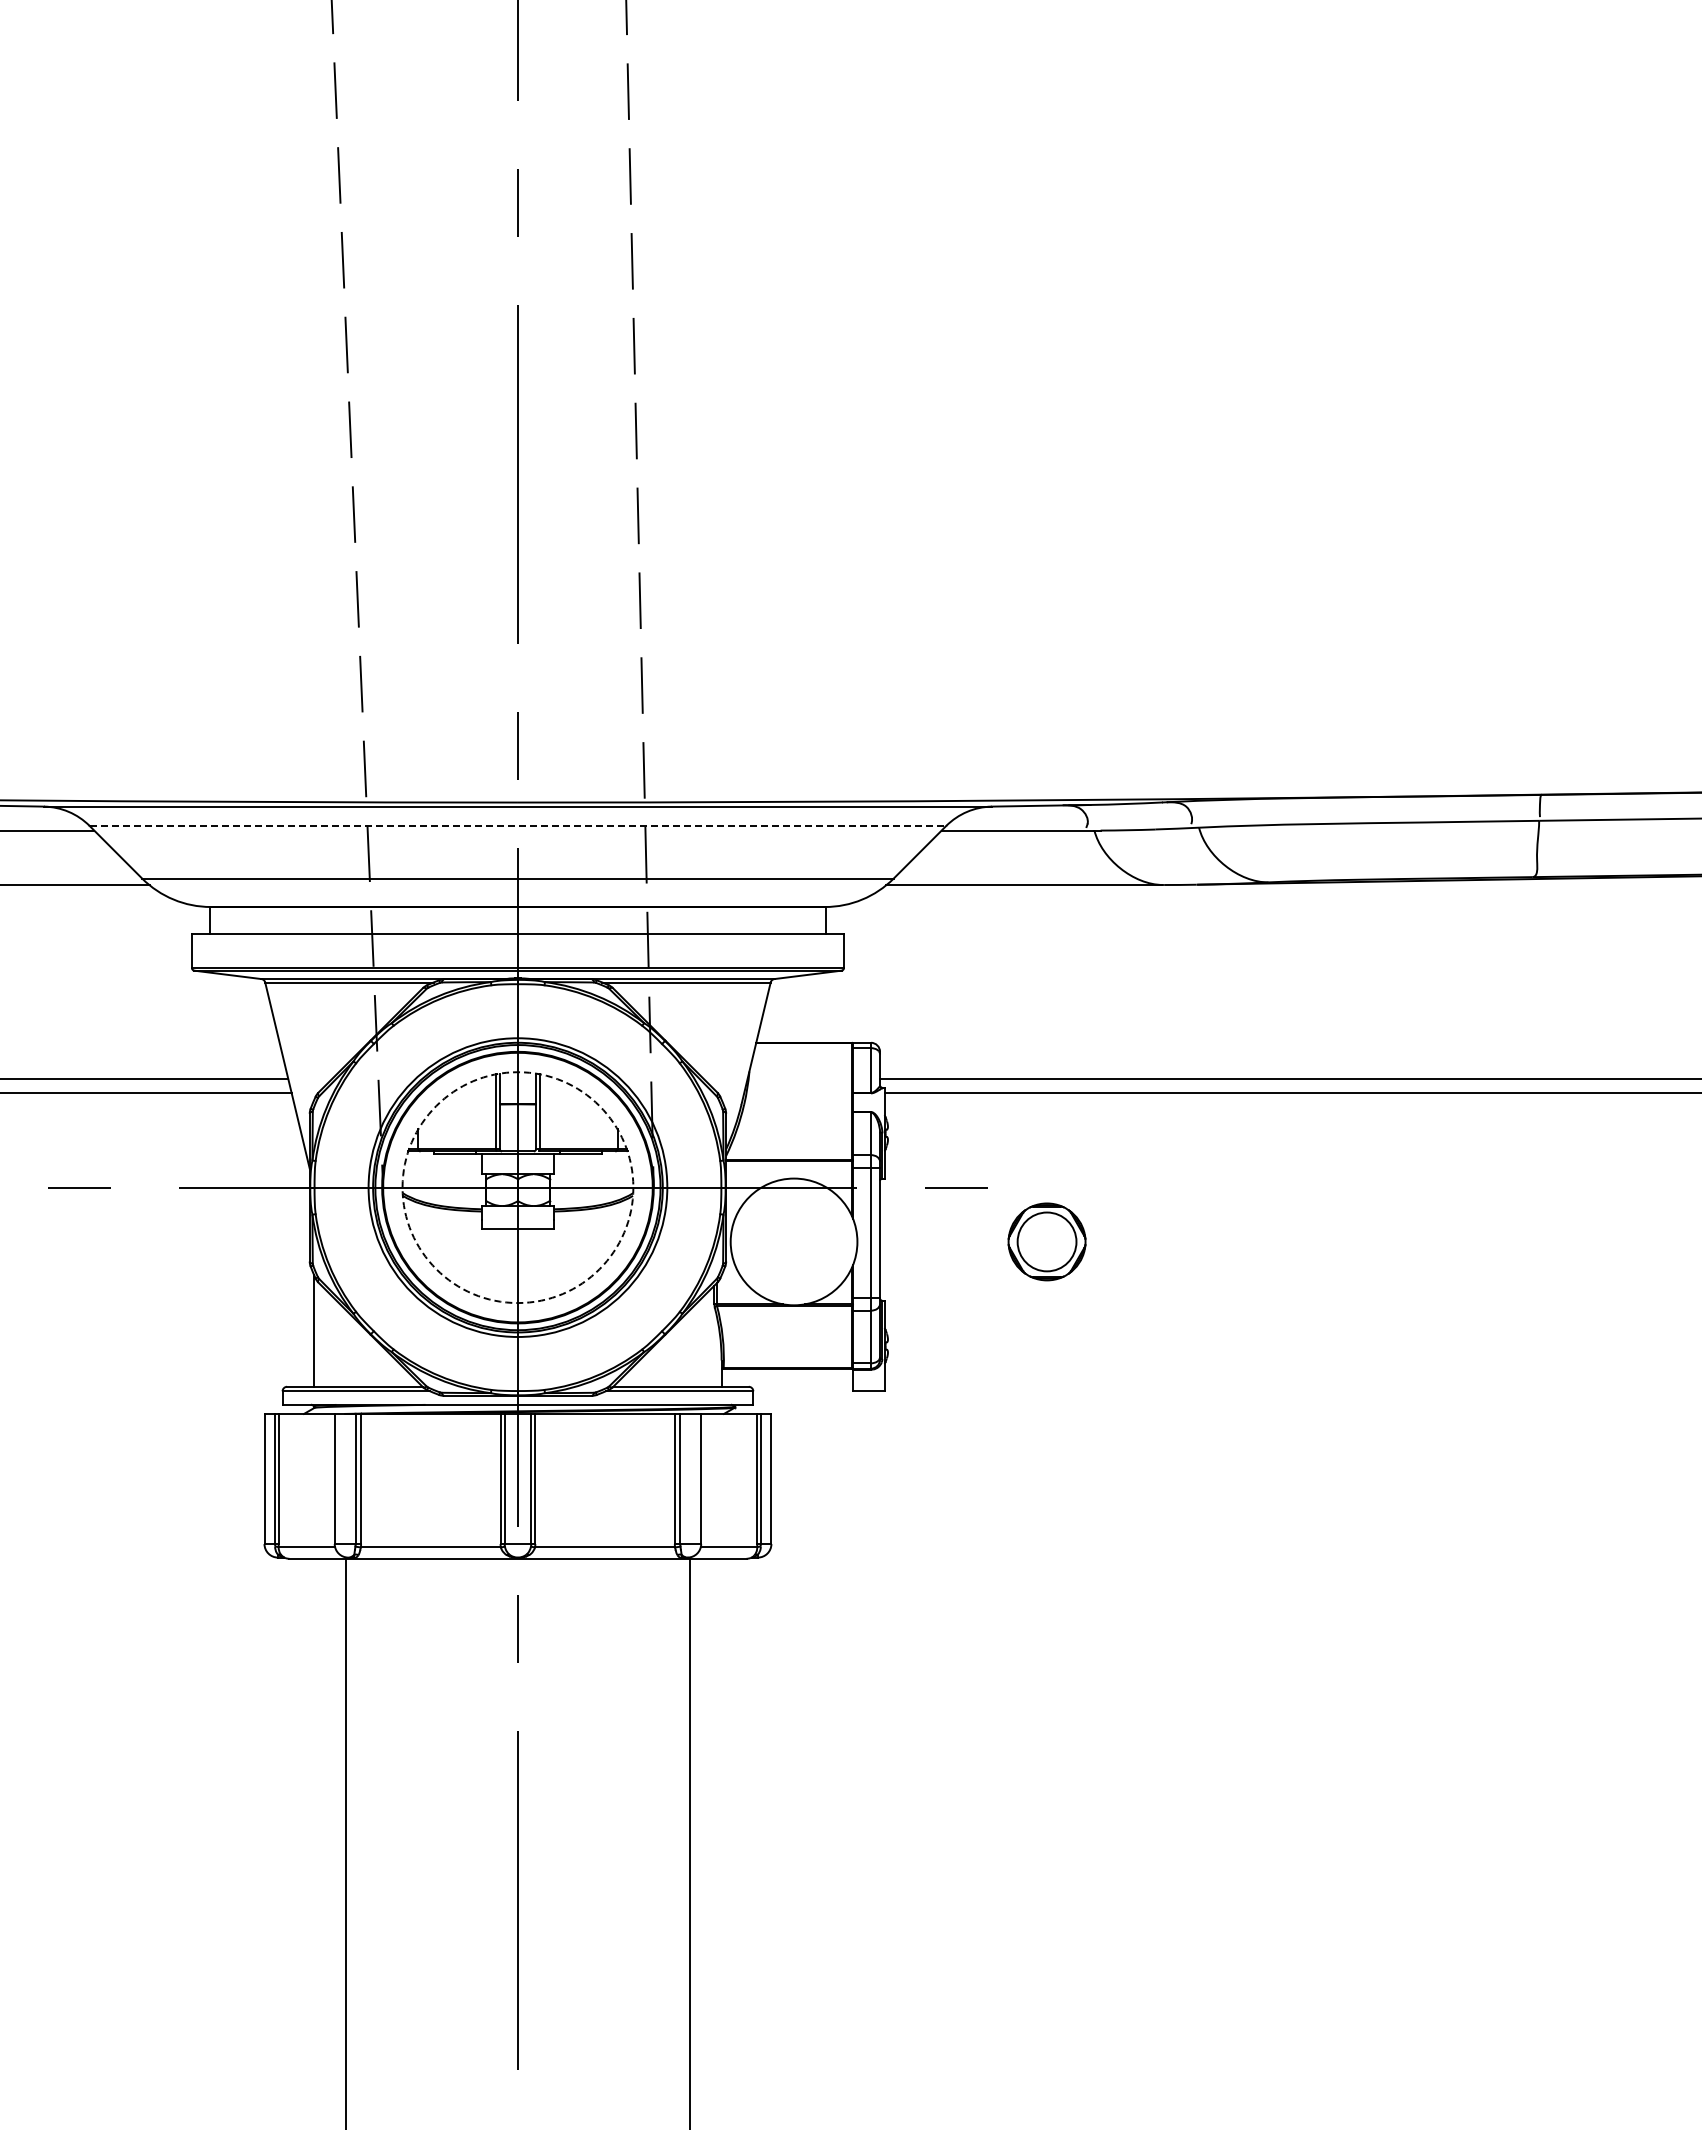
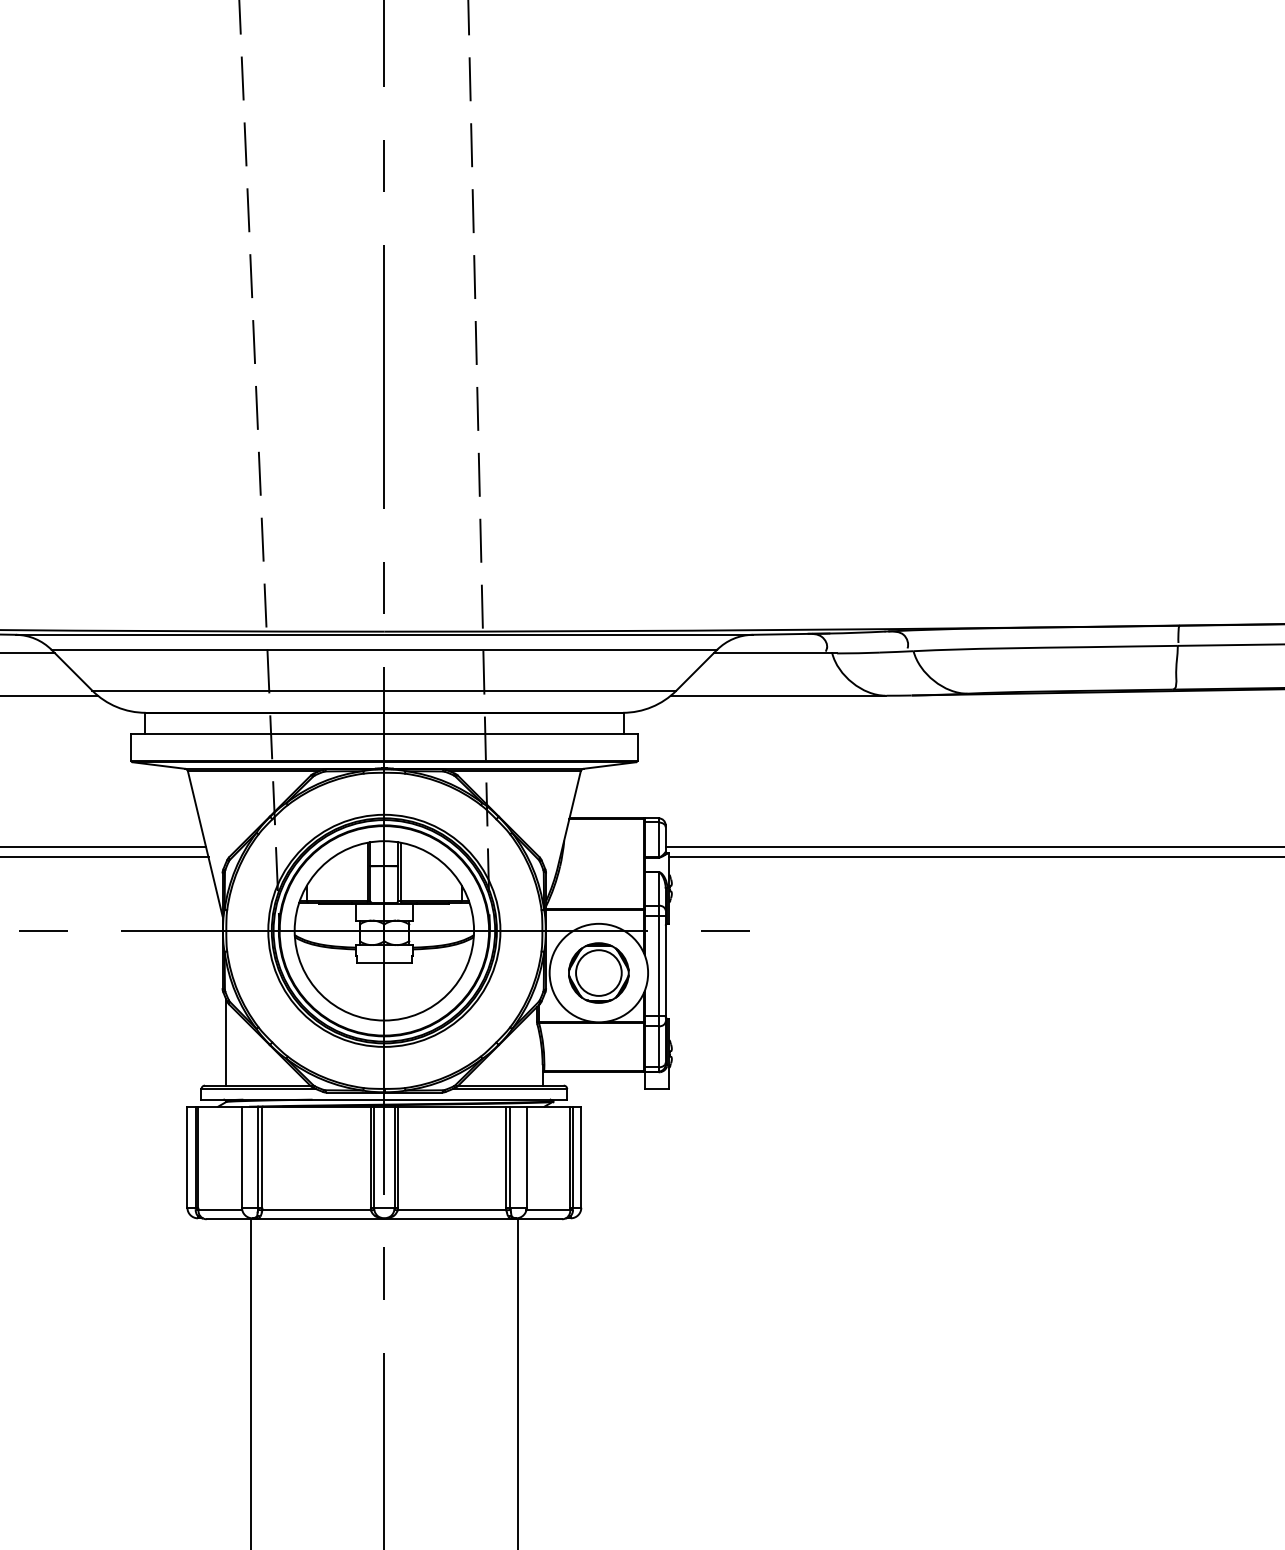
line: (518, 825) -> (384, 649), dashed -> solid
circle: (517, 1187) -> (384, 930), dashed -> solid
part: (1046, 1241) -> (598, 972), moved

